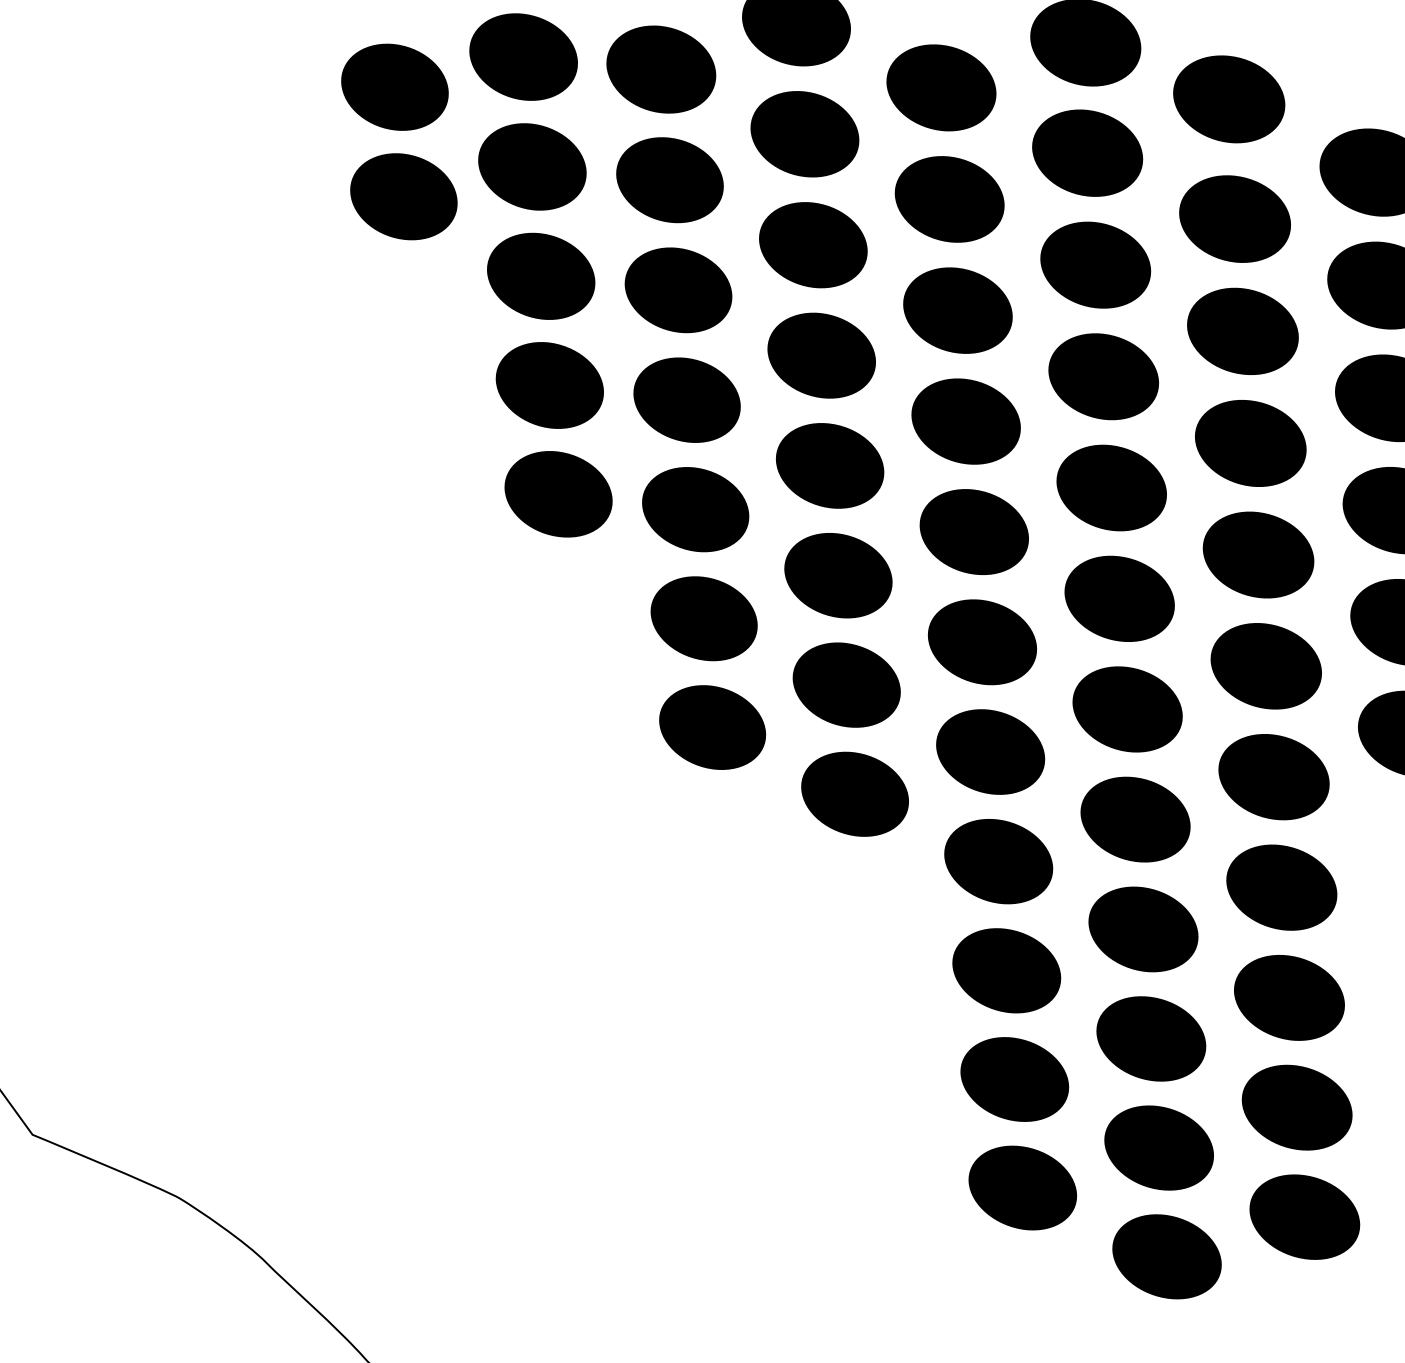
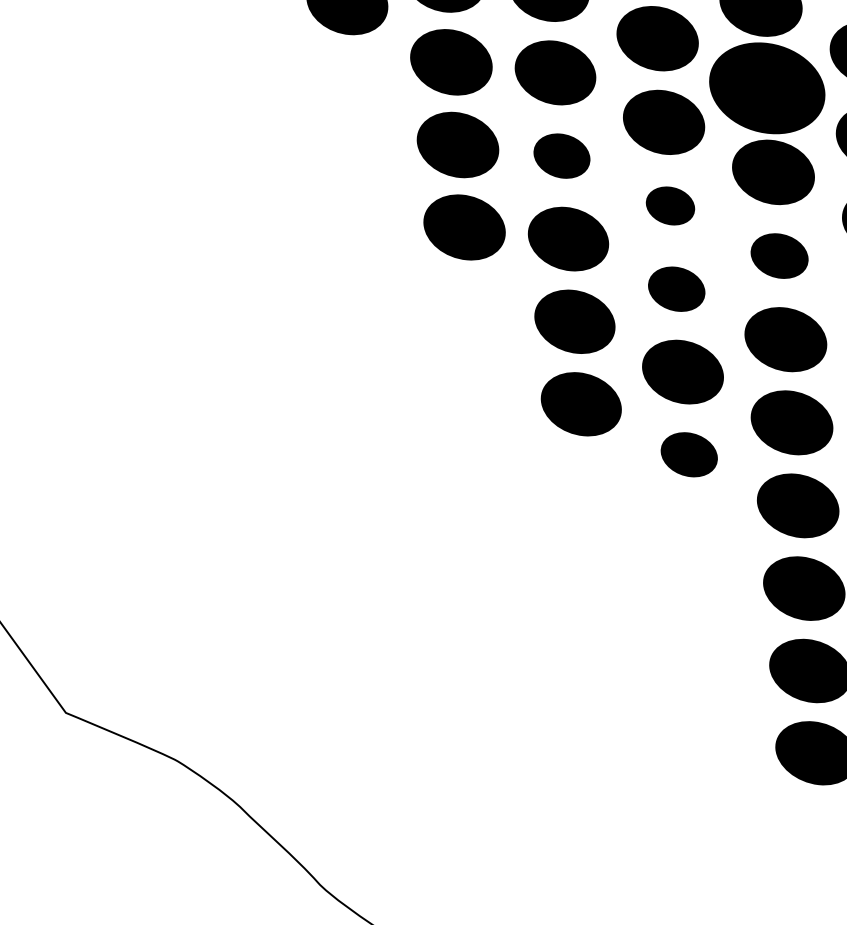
part: (957, 310) -> (766, 88), size x1.4
part: (686, 399) -> (561, 155), size x0.7
part: (830, 465) -> (670, 205), size x0.6
part: (973, 531) -> (779, 255), size x0.7
part: (838, 575) -> (676, 289), size x0.7
part: (854, 793) -> (688, 454), size x0.7

